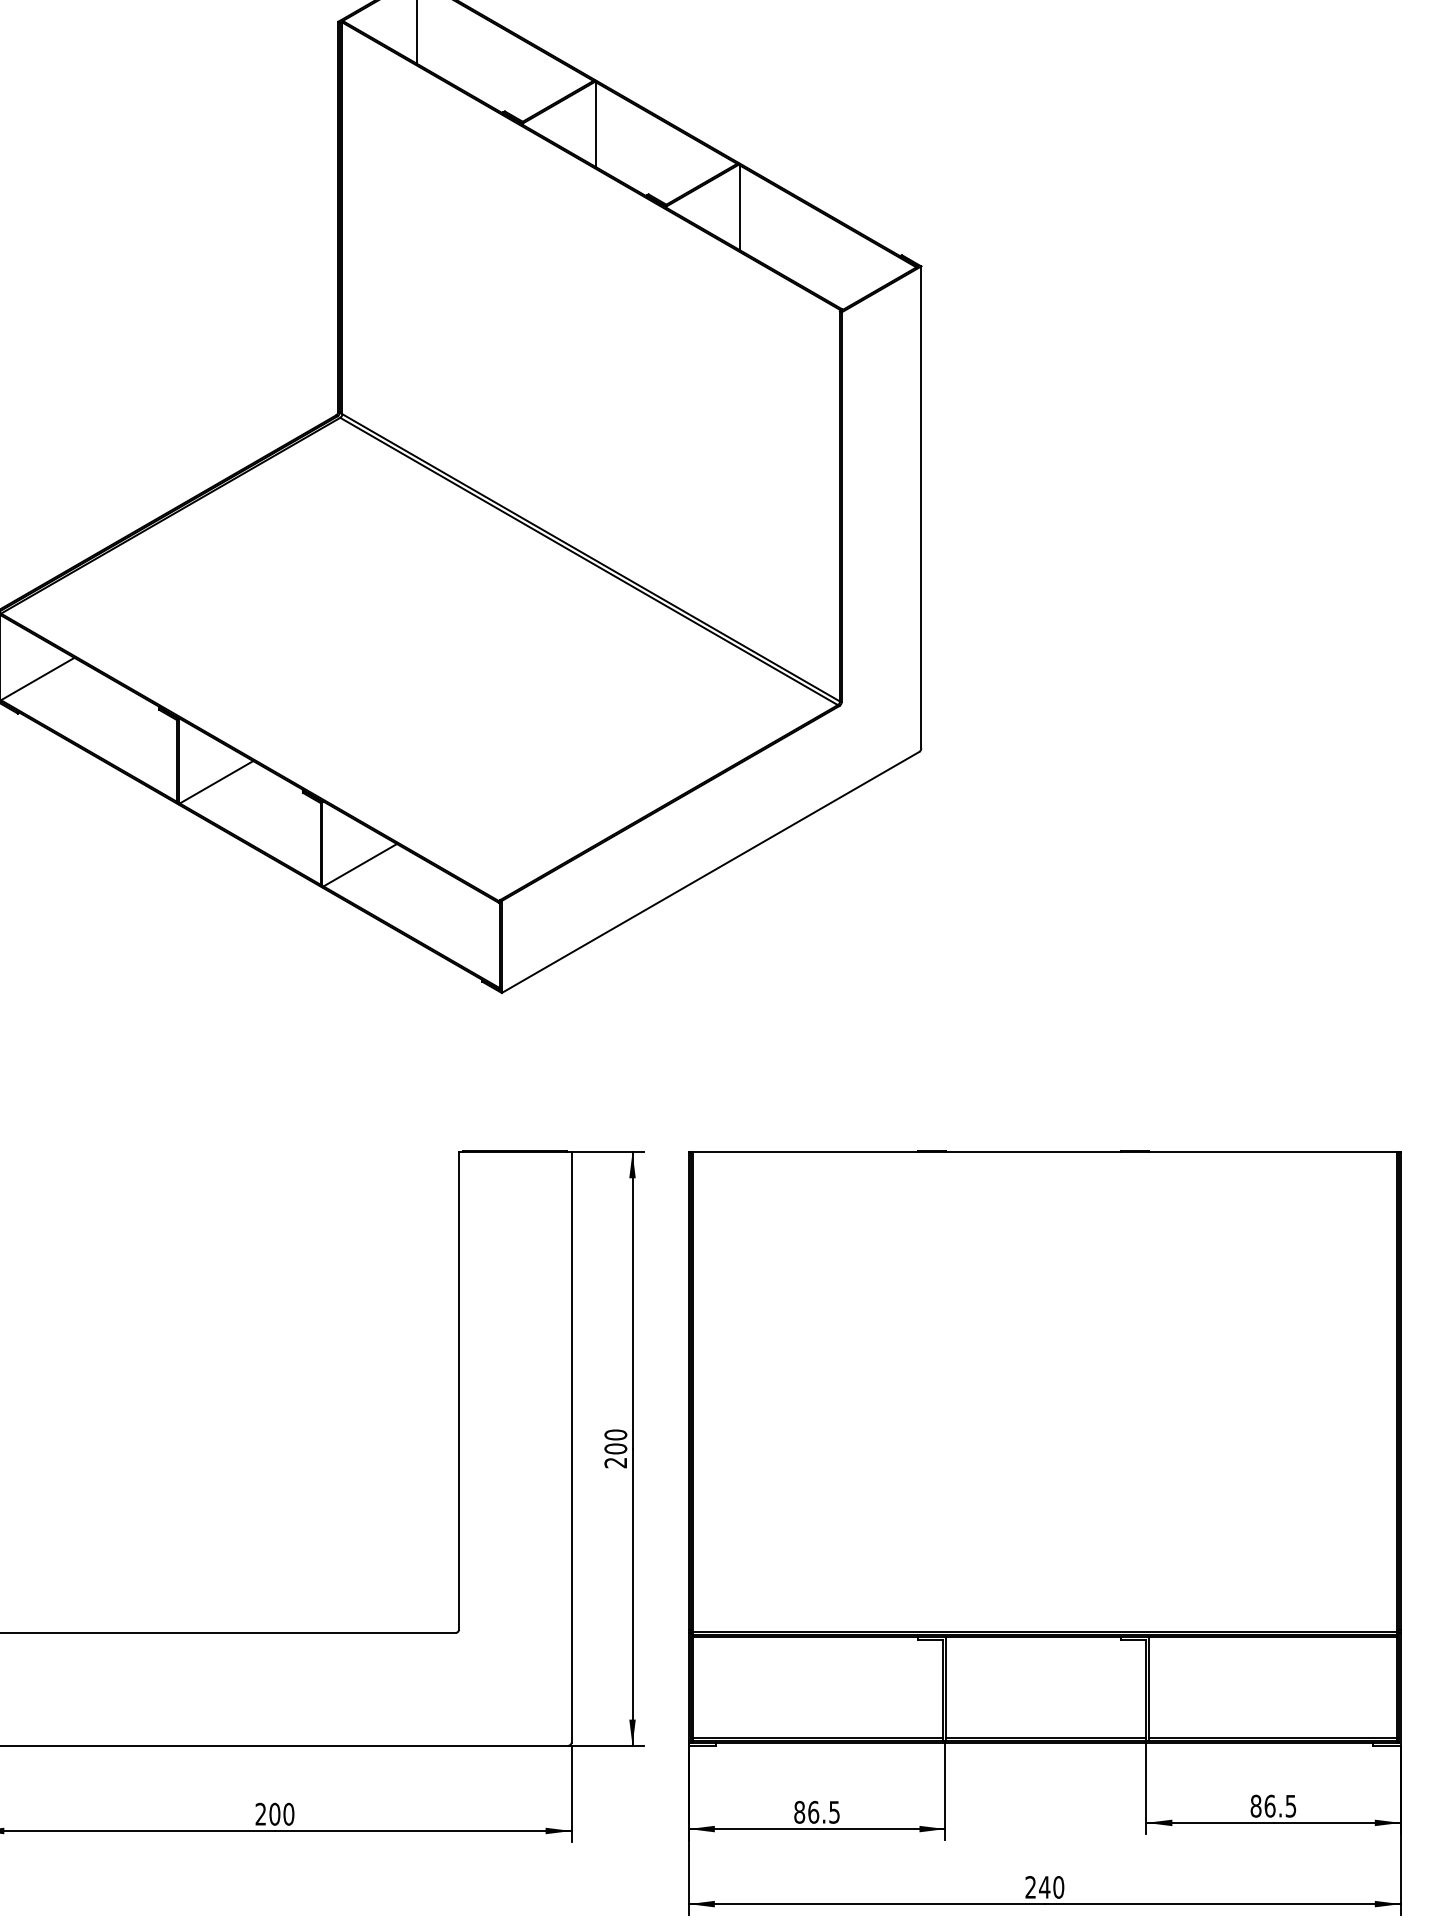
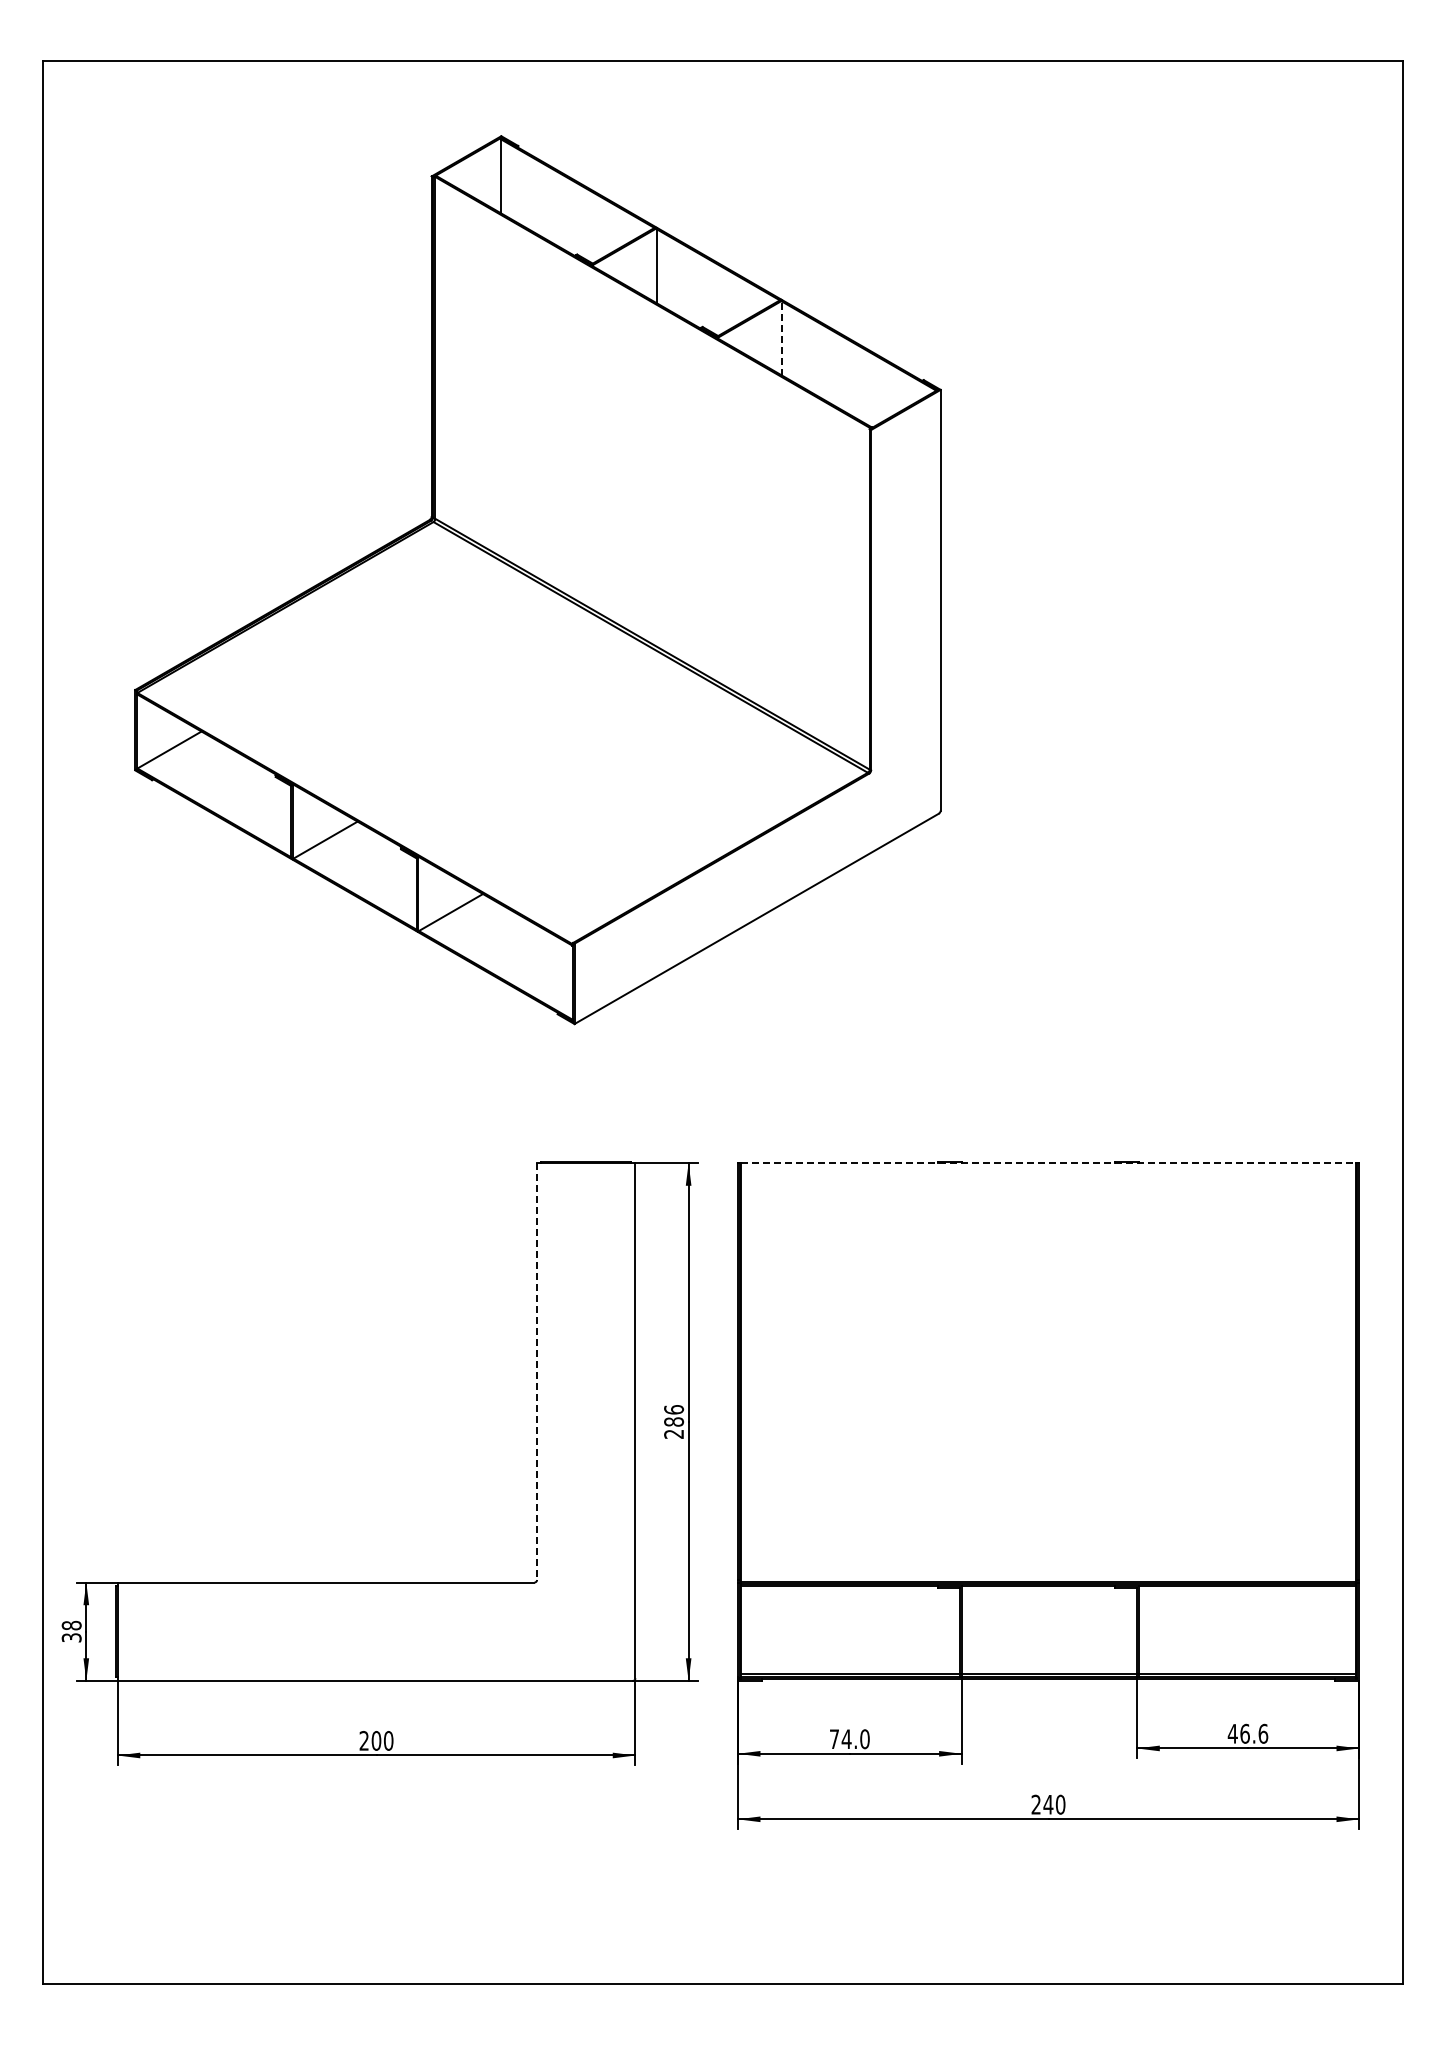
line: (740, 207) -> (782, 338), solid -> dashed
line: (1045, 1152) -> (1049, 1163), solid -> dashed
line: (459, 1392) -> (537, 1372), solid -> dashed
text: (615, 1441) -> (673, 1415), 200 -> 286
text: (1272, 1805) -> (1247, 1733), 86.5 -> 46.6
text: (816, 1812) -> (849, 1739), 86.5 -> 74.0

